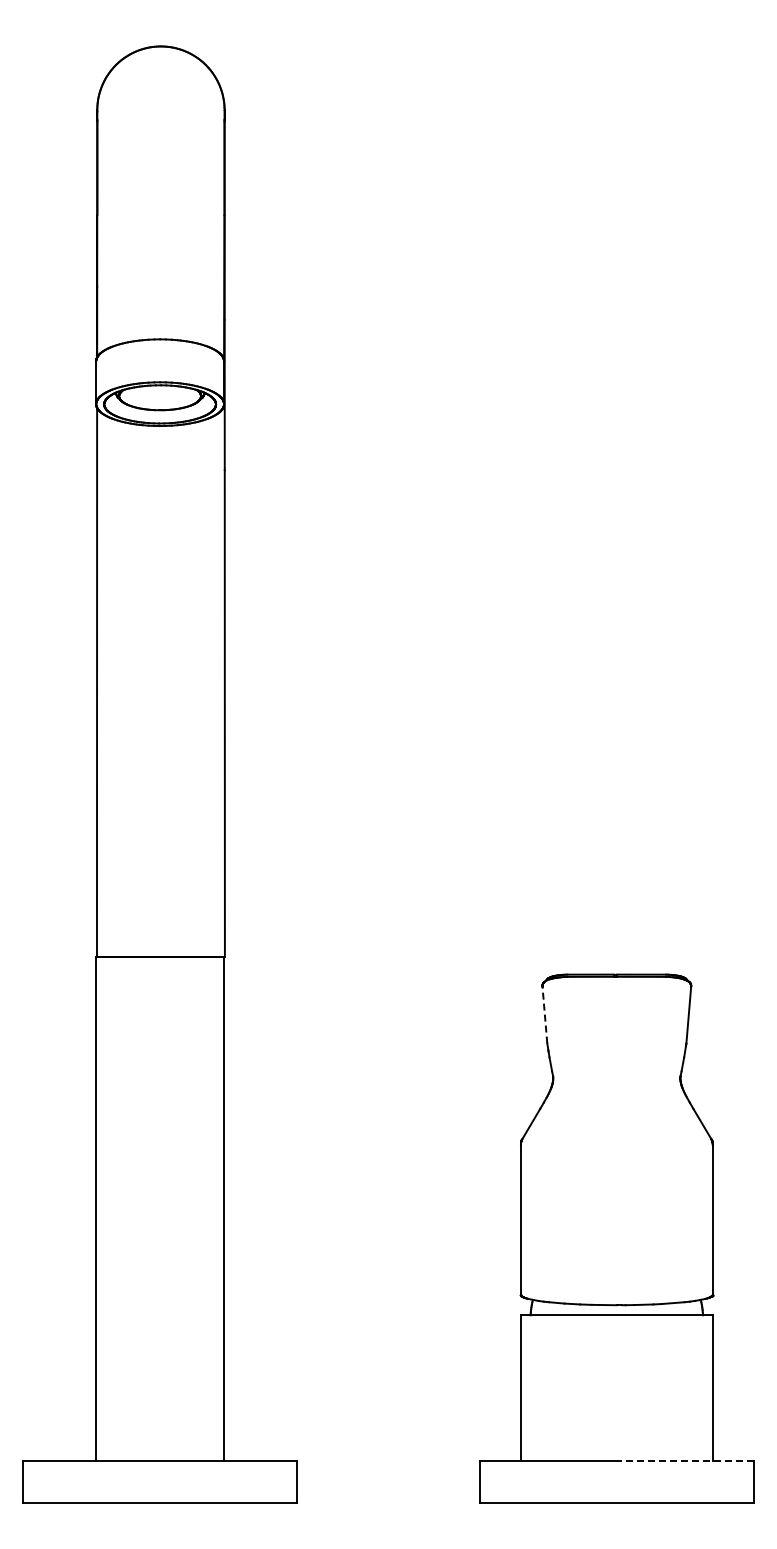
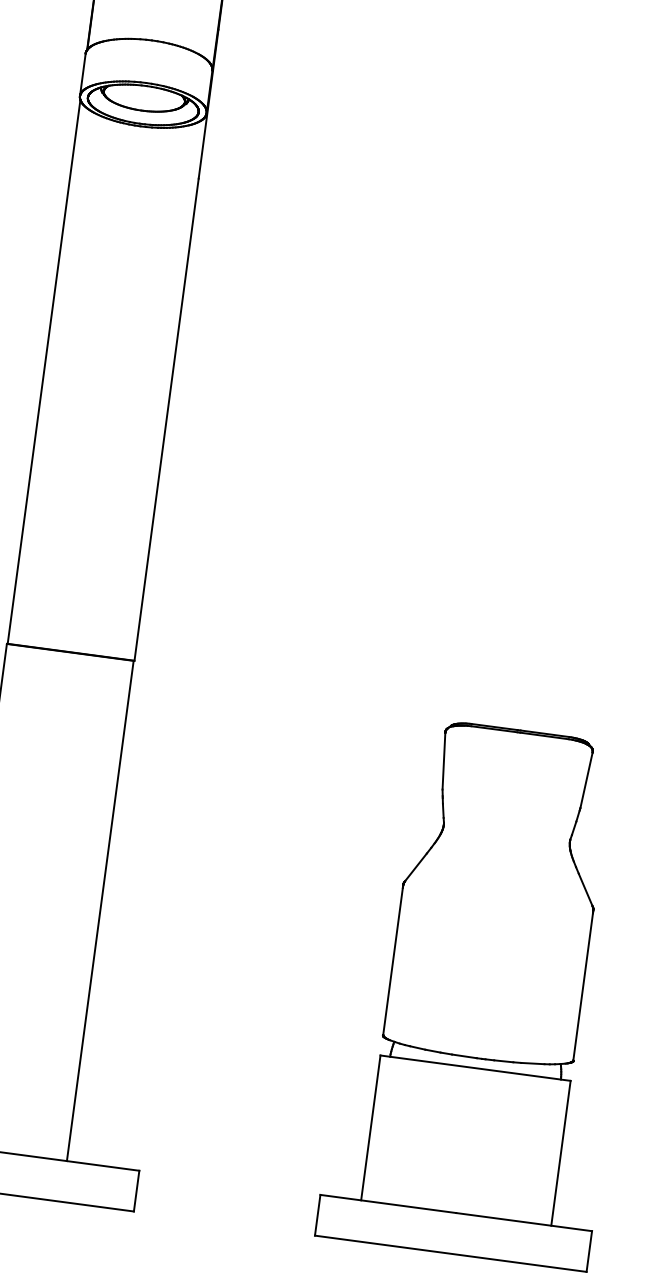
line: (544, 1014) -> (443, 760), dashed -> solid
line: (685, 1461) -> (524, 1222), dashed -> solid

